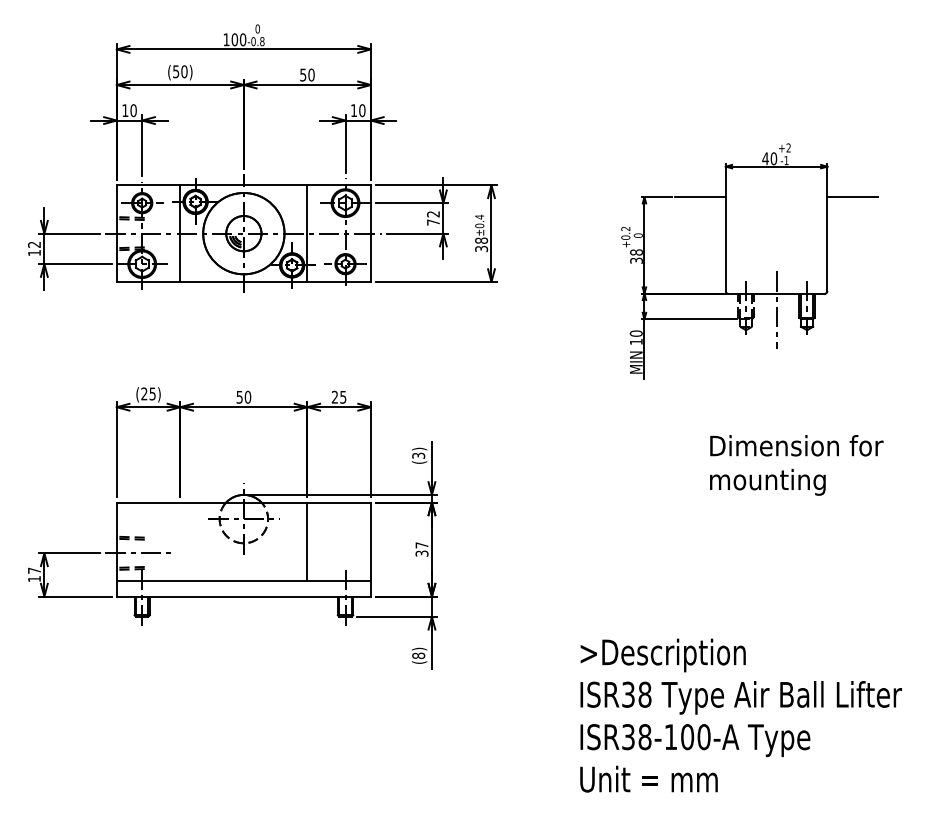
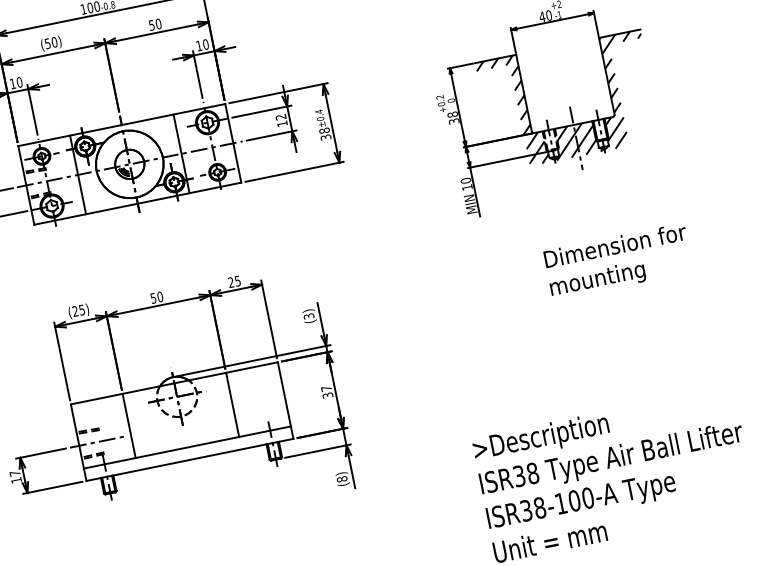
text: (433, 222) -> (282, 123), 72 -> 12
hatch: (776, 264) -> (568, 101), added
line: (180, 541) -> (129, 425), added

